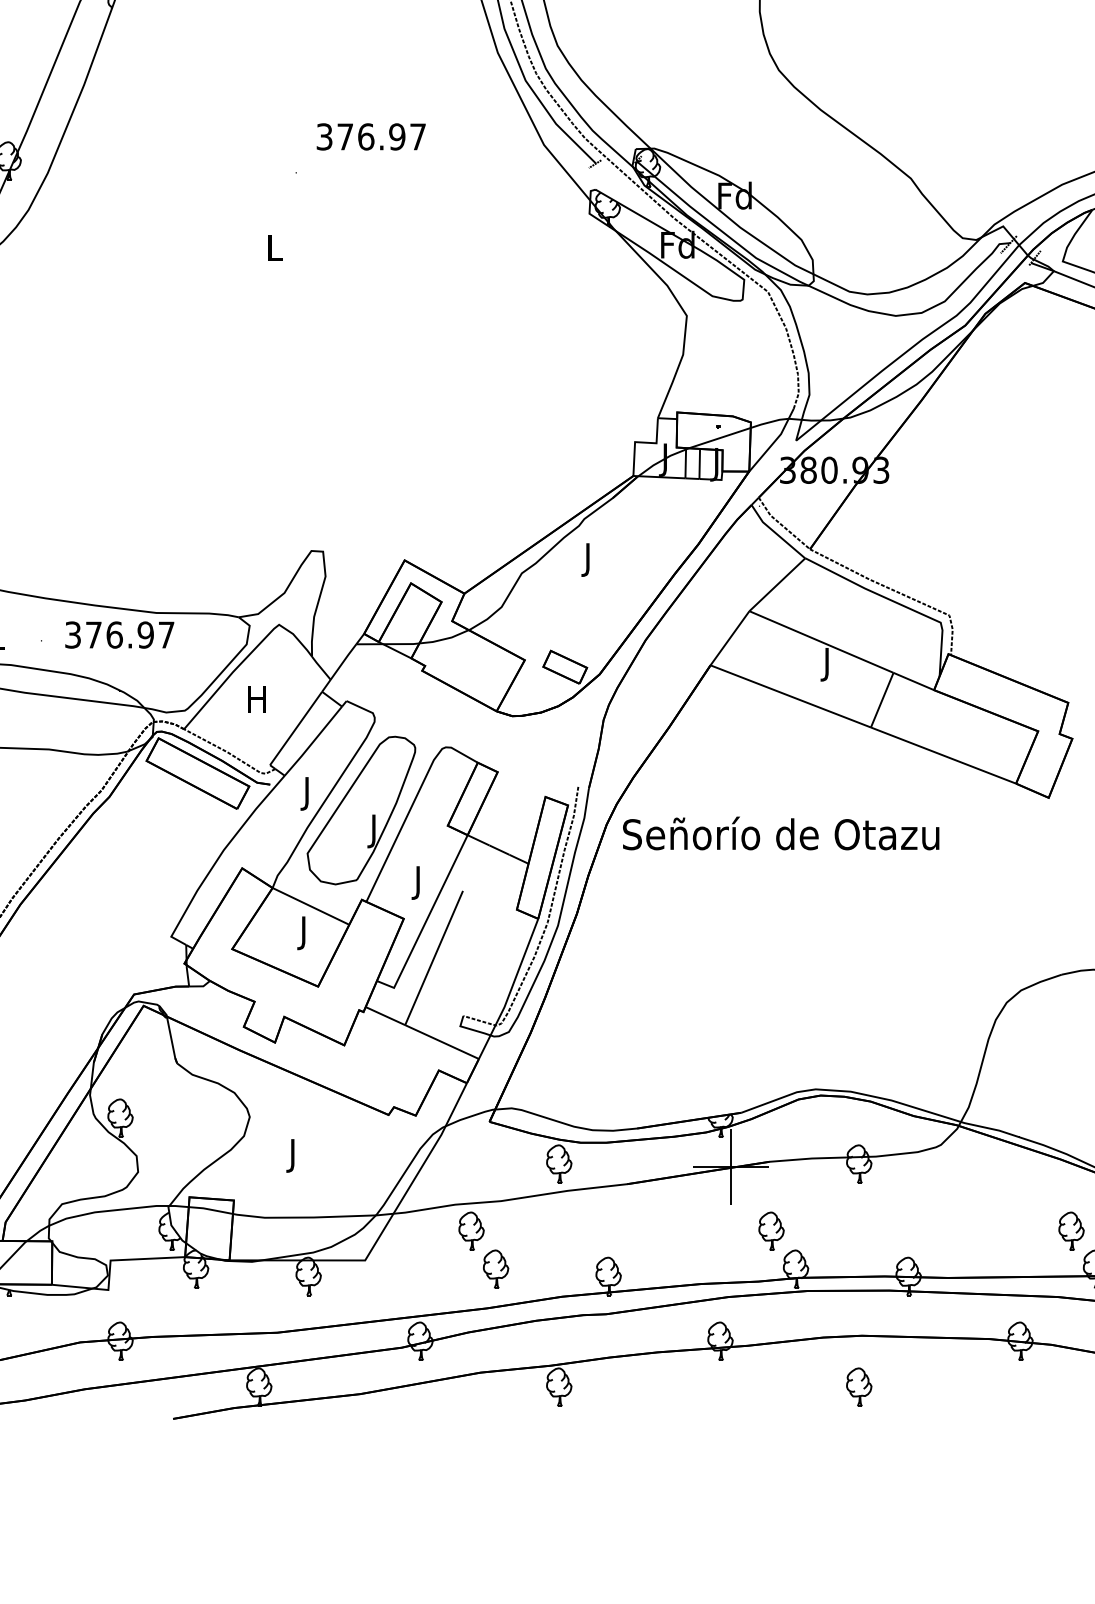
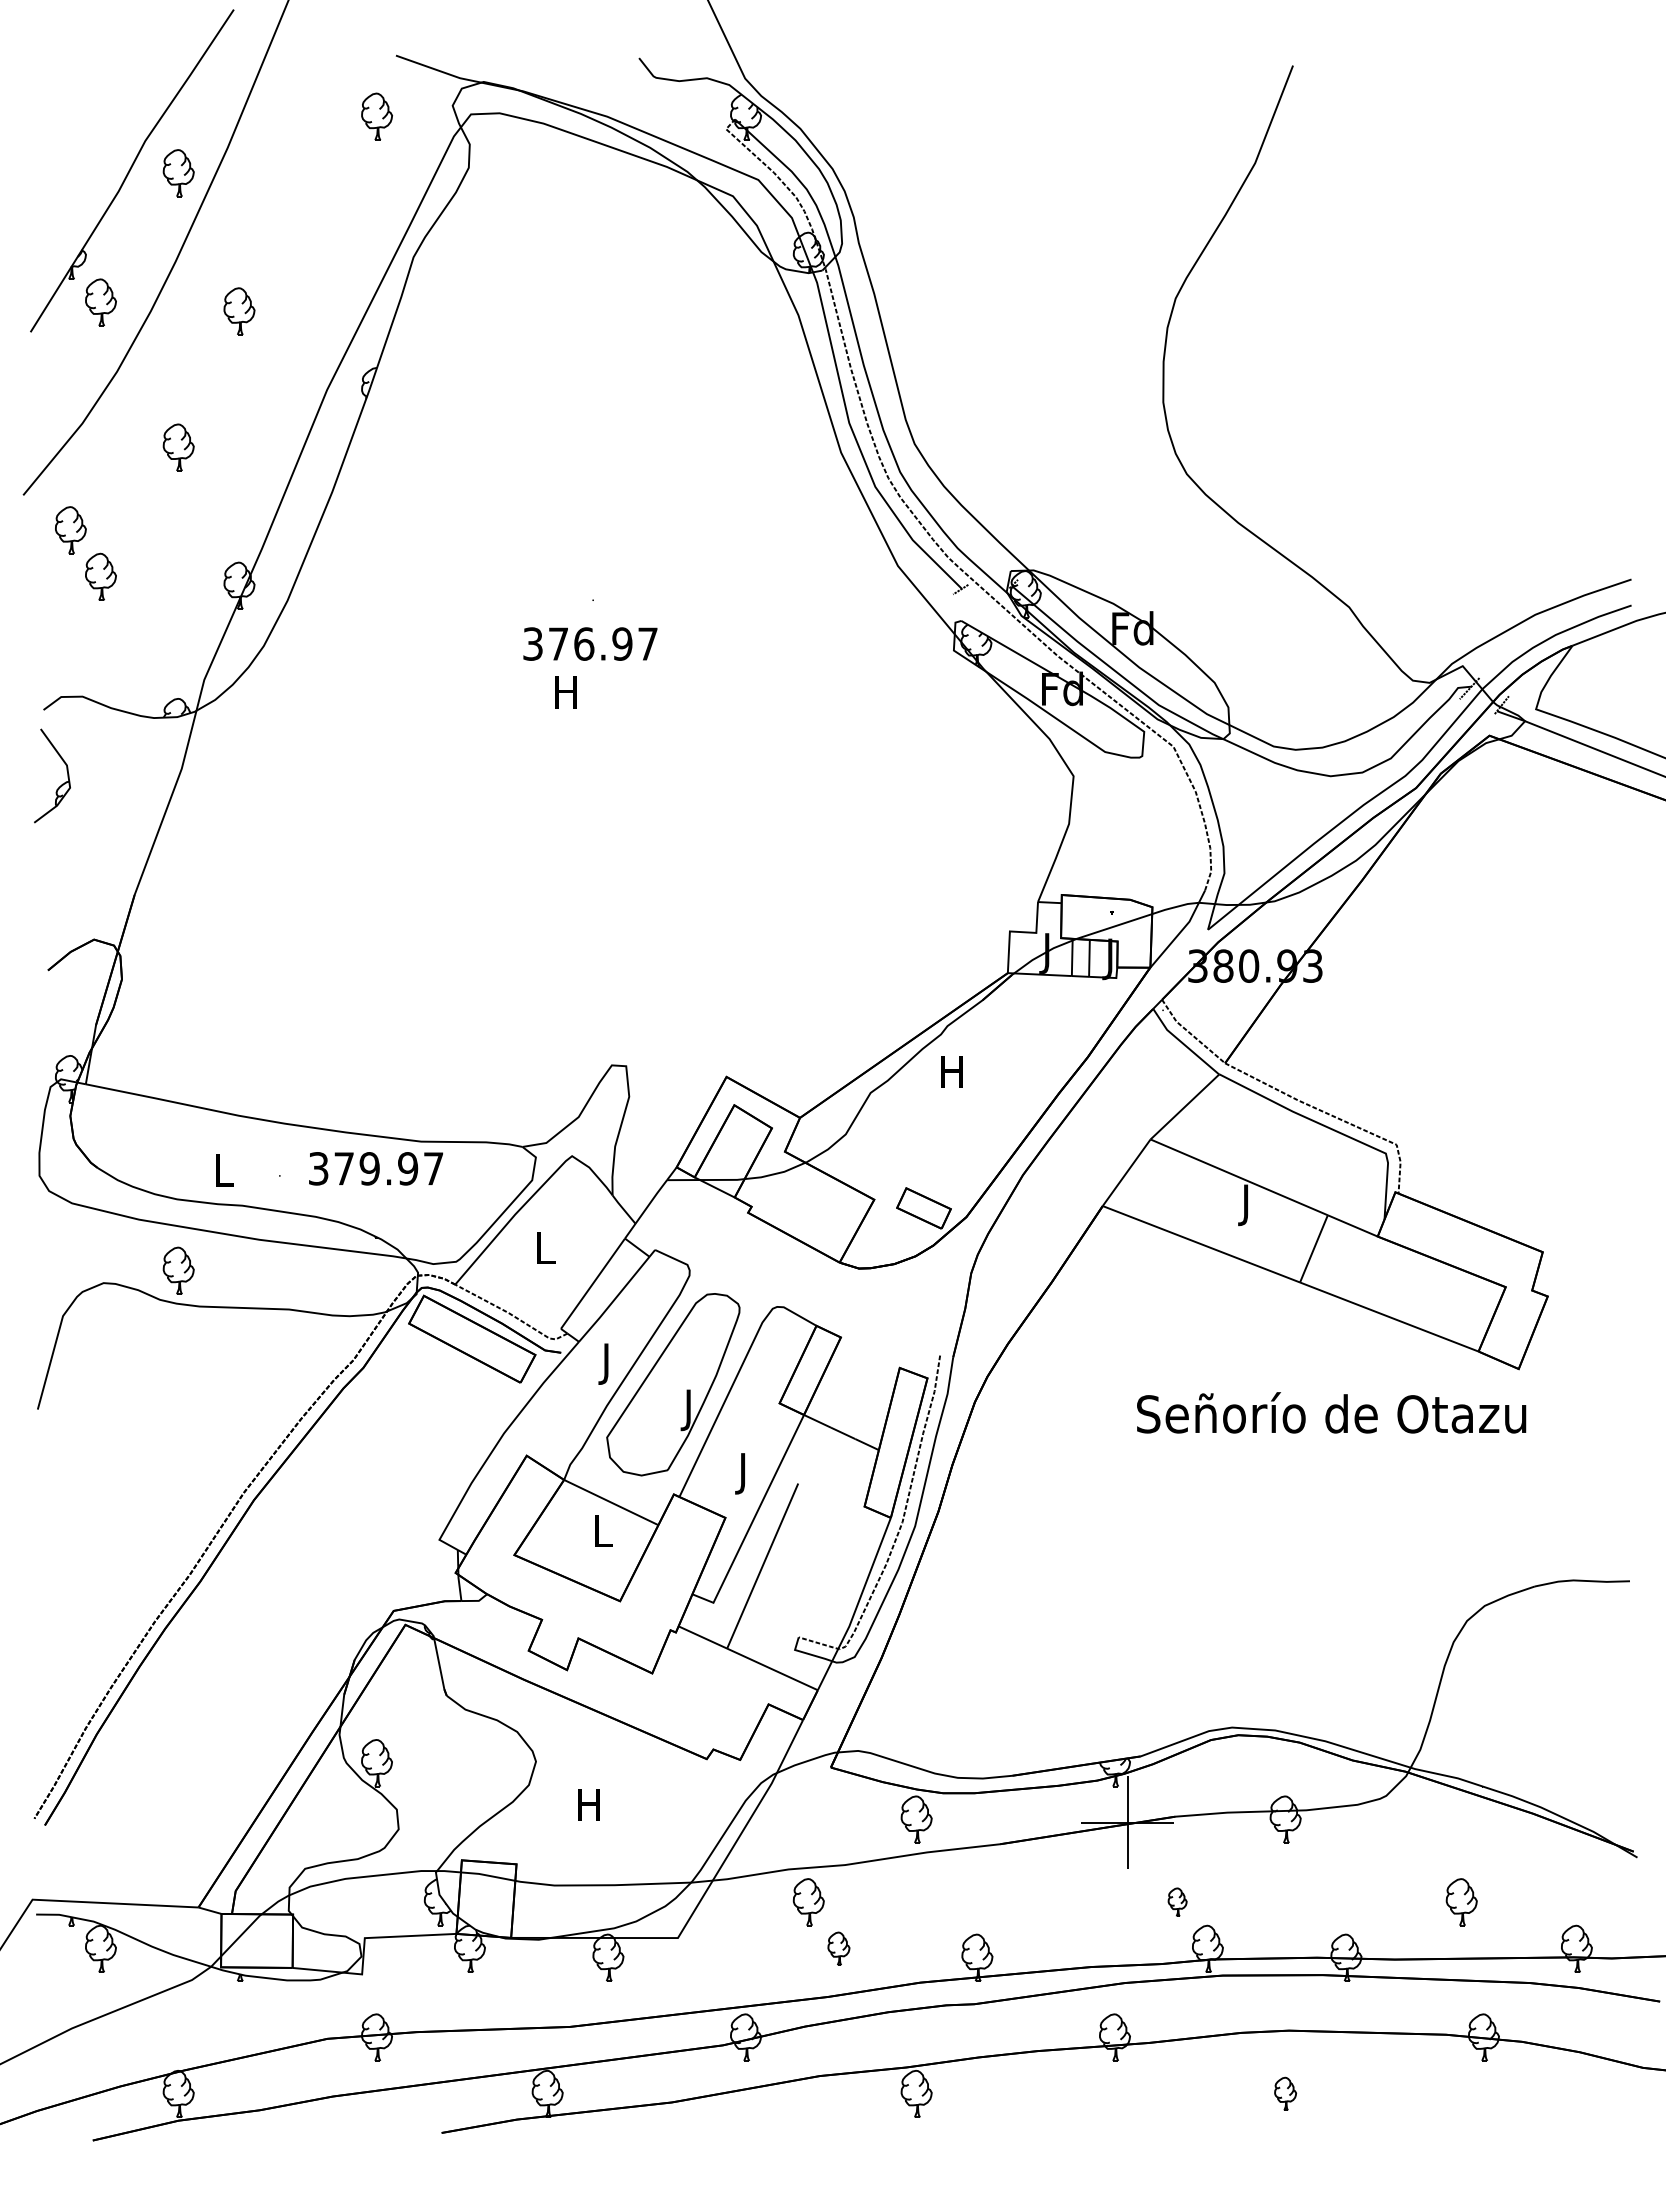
text: (371, 136) -> (590, 643), moved
text: (273, 247) -> (565, 692), L -> H
text: (587, 560) -> (951, 1076), J -> H
text: (114, 634) -> (369, 1168), 376.97 -> 379.97
text: (256, 699) -> (544, 1247), H -> L
text: (781, 833) -> (1331, 1412), moved
text: (304, 933) -> (603, 1535), J -> L
text: (292, 1155) -> (588, 1809), J -> H
part: (771, 1231) -> (1177, 1902), size x0.6
part: (1071, 1231) -> (1461, 1902), moved
part: (495, 1268) -> (838, 1948), size x0.7
part: (859, 1386) -> (1285, 2093), size x0.7

